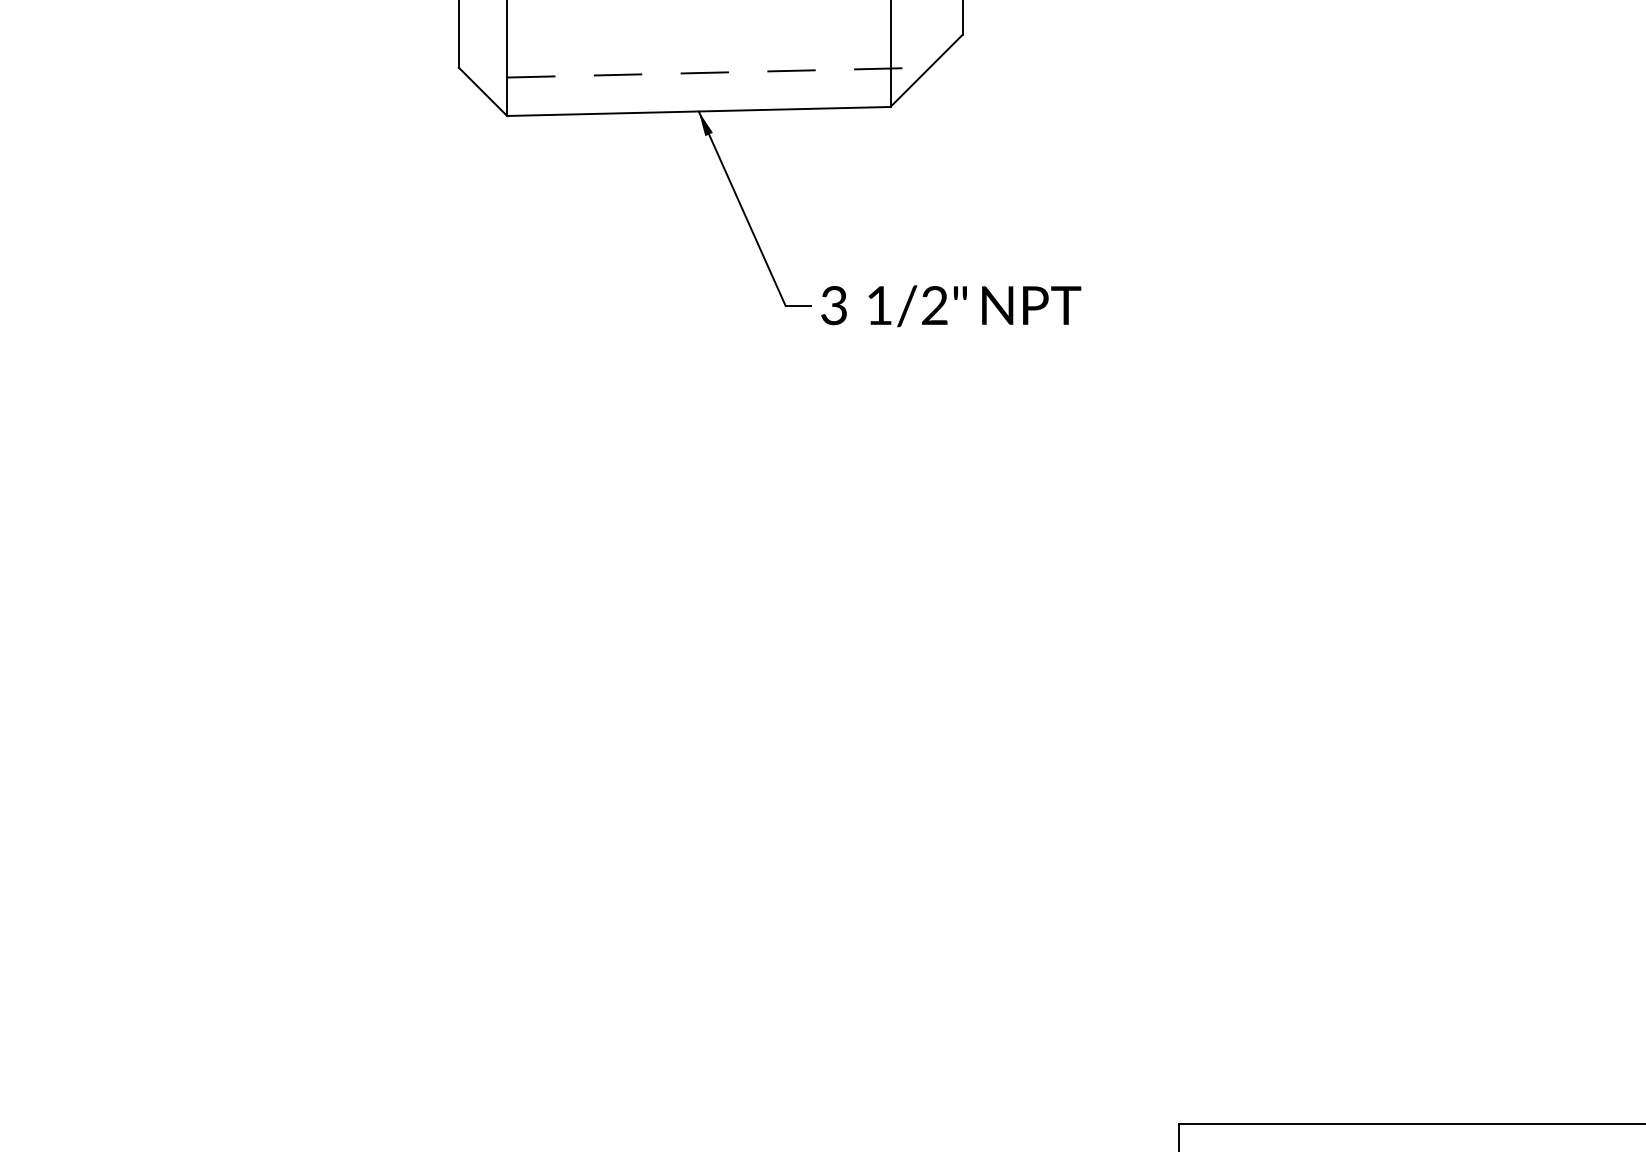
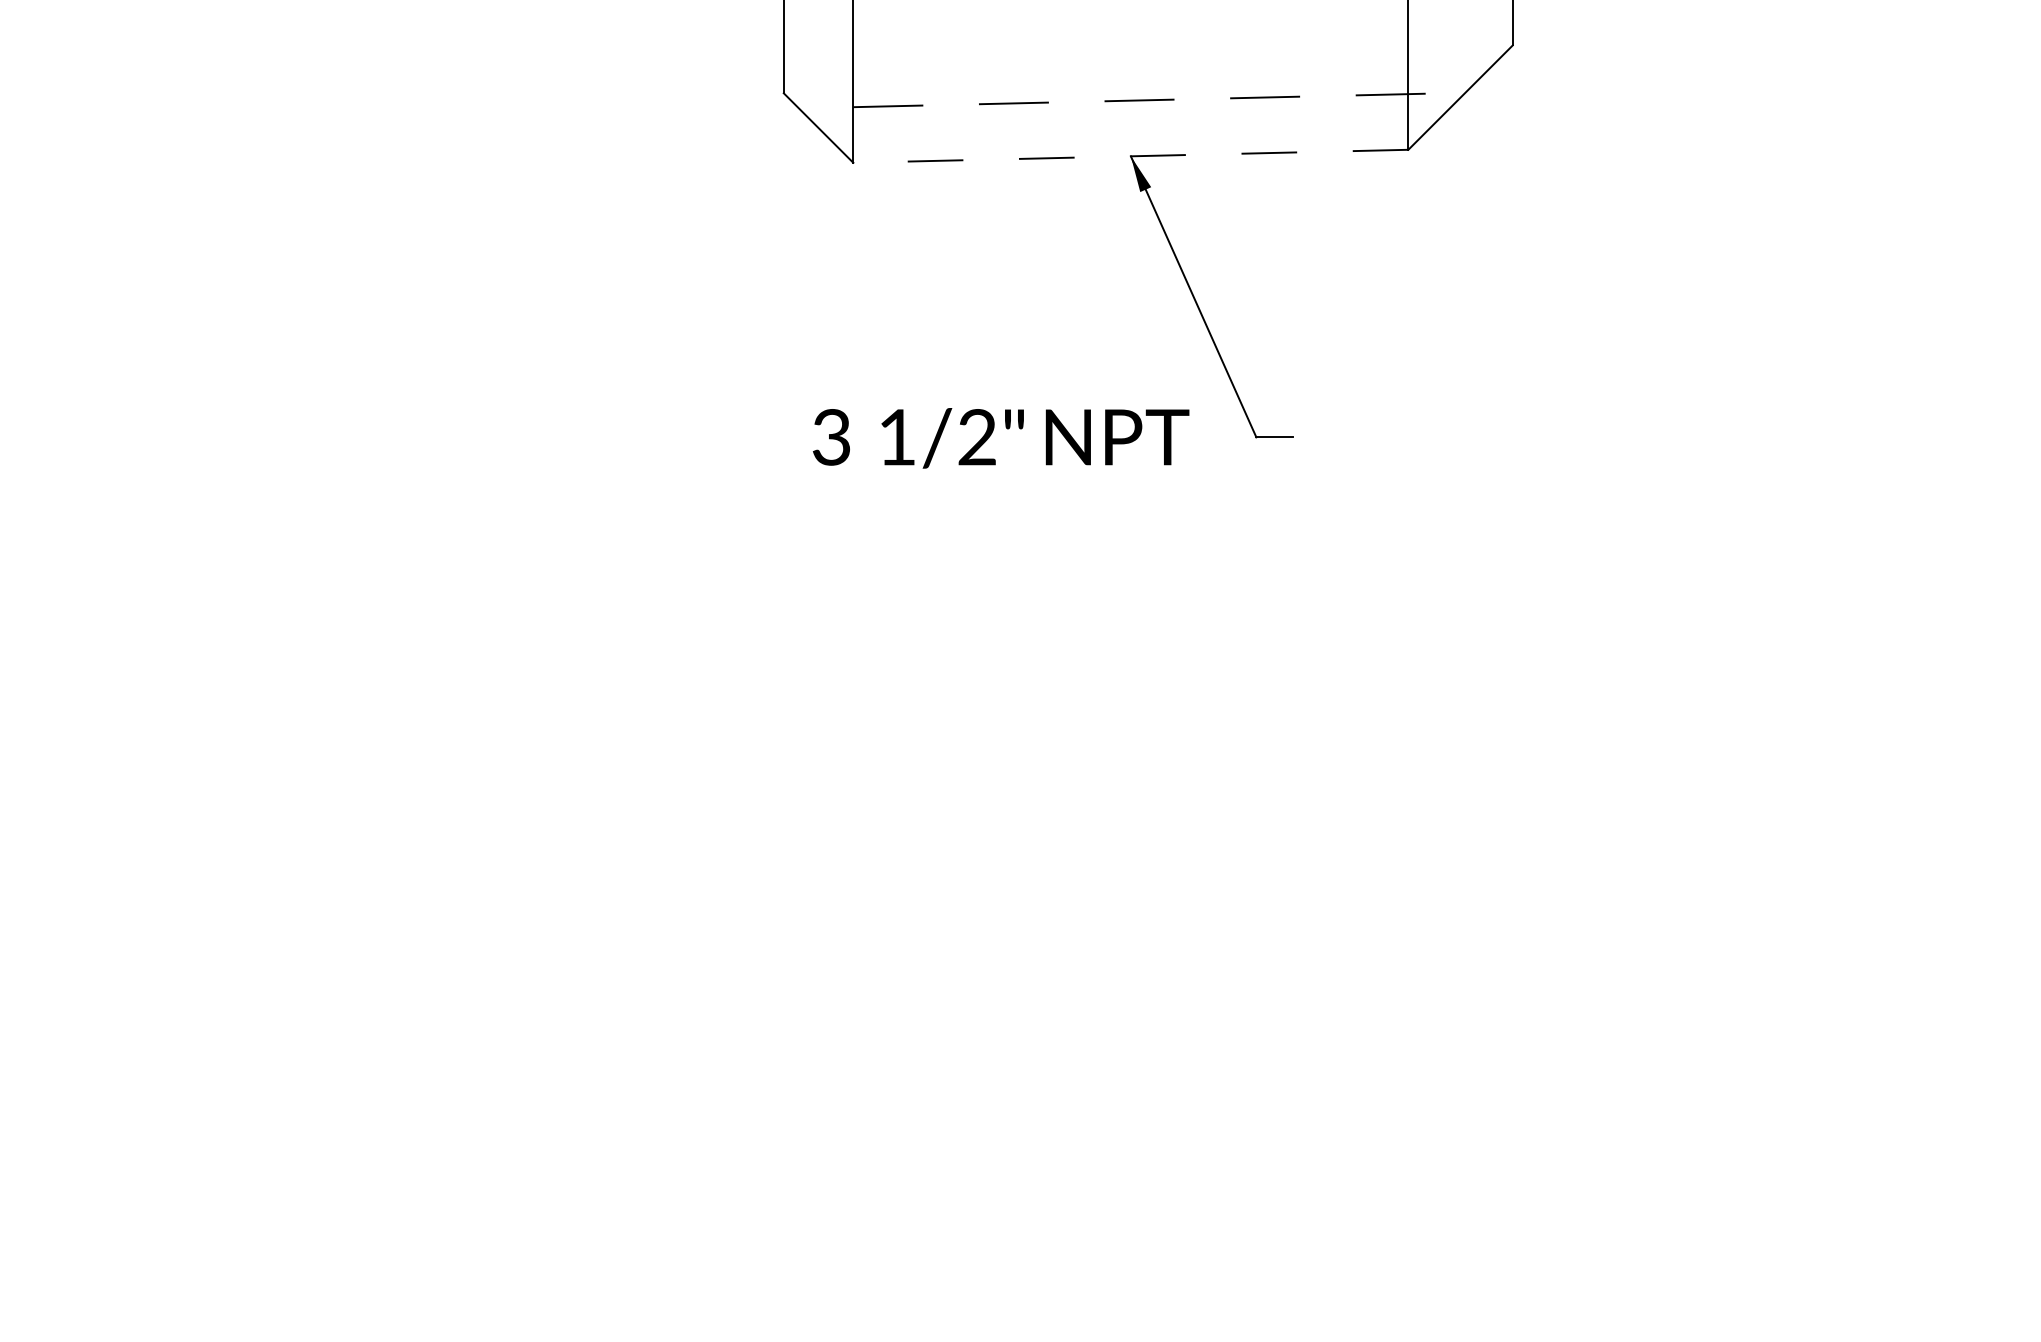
line: (698, 111) -> (1130, 156), solid -> dashed
text: (951, 306) -> (1001, 438), moved

